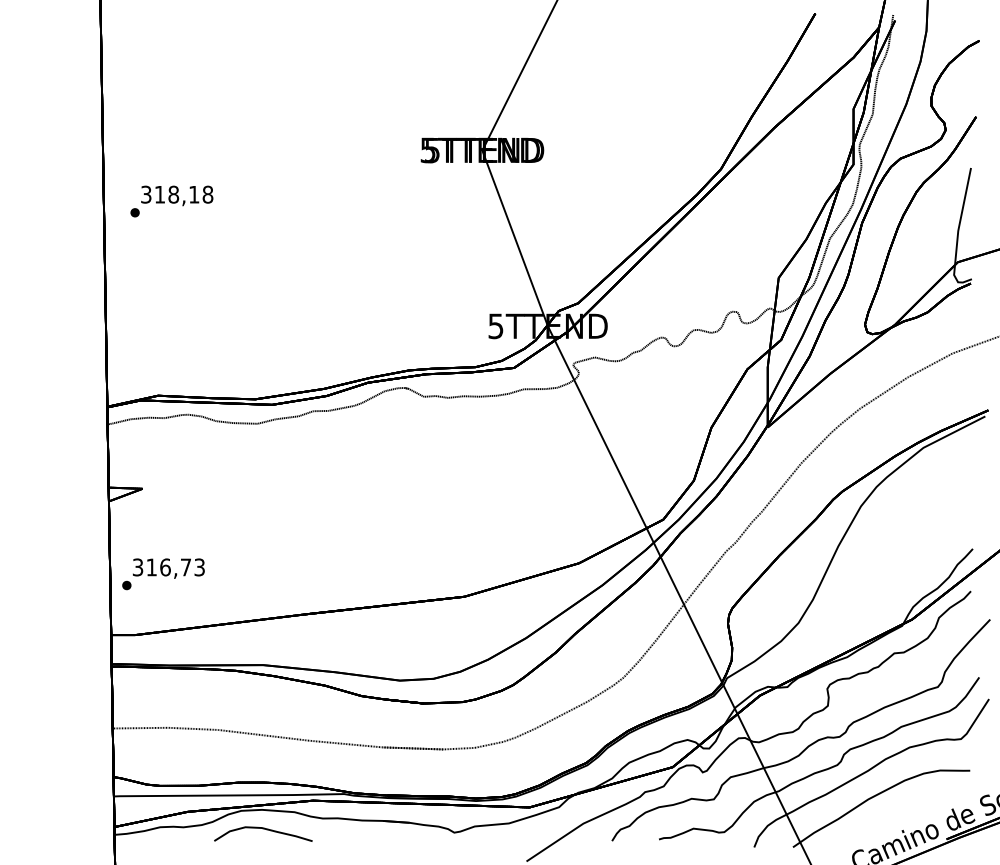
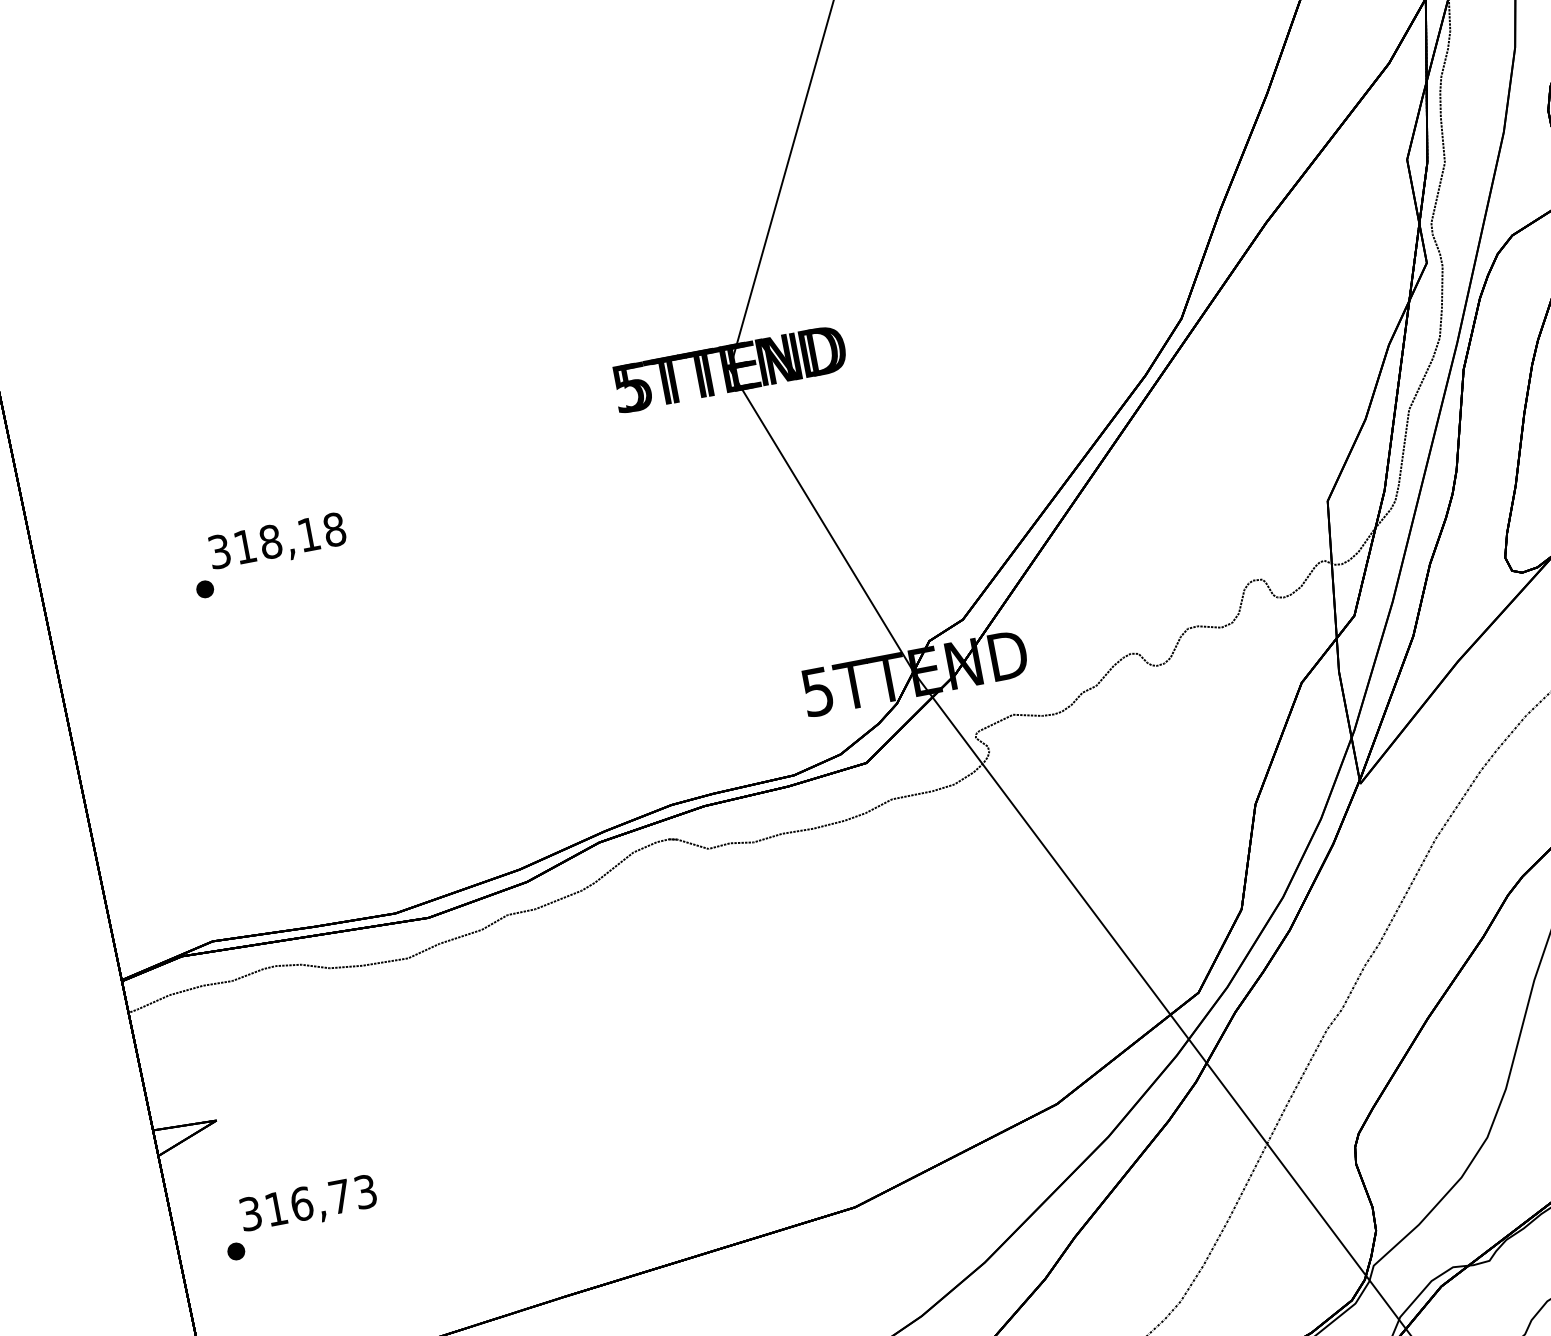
text: (171, 201) -> (269, 555), moved
text: (163, 574) -> (300, 1217), moved

